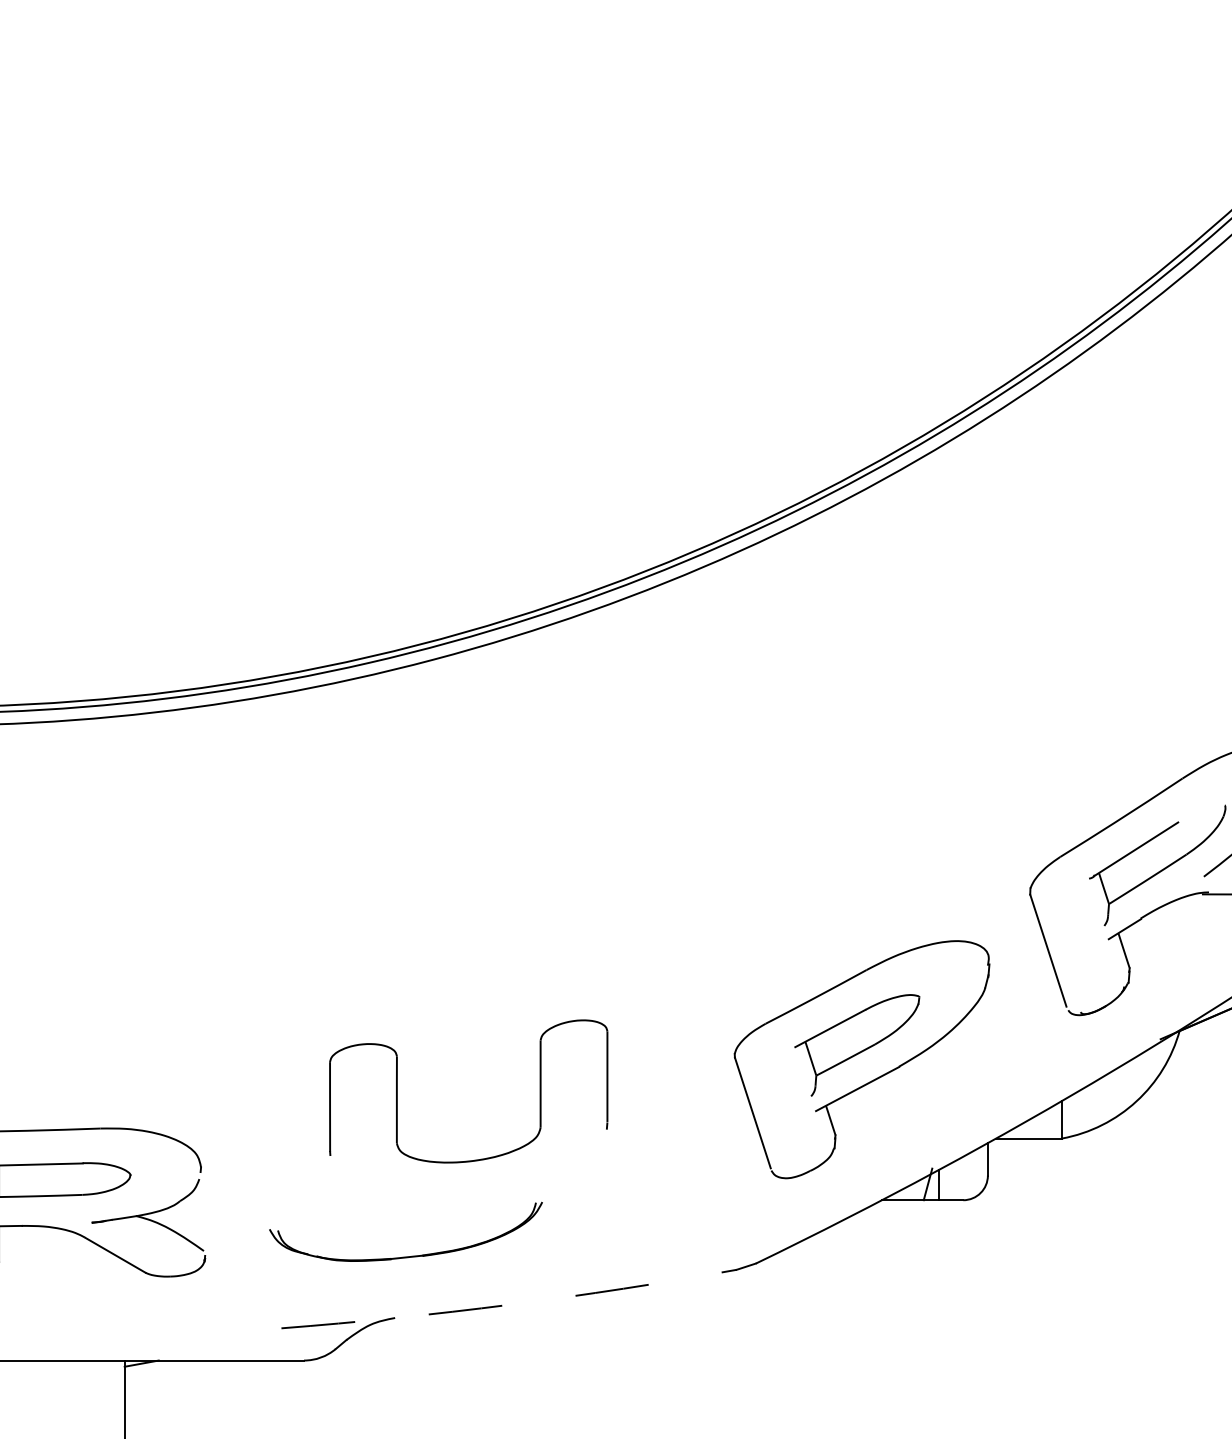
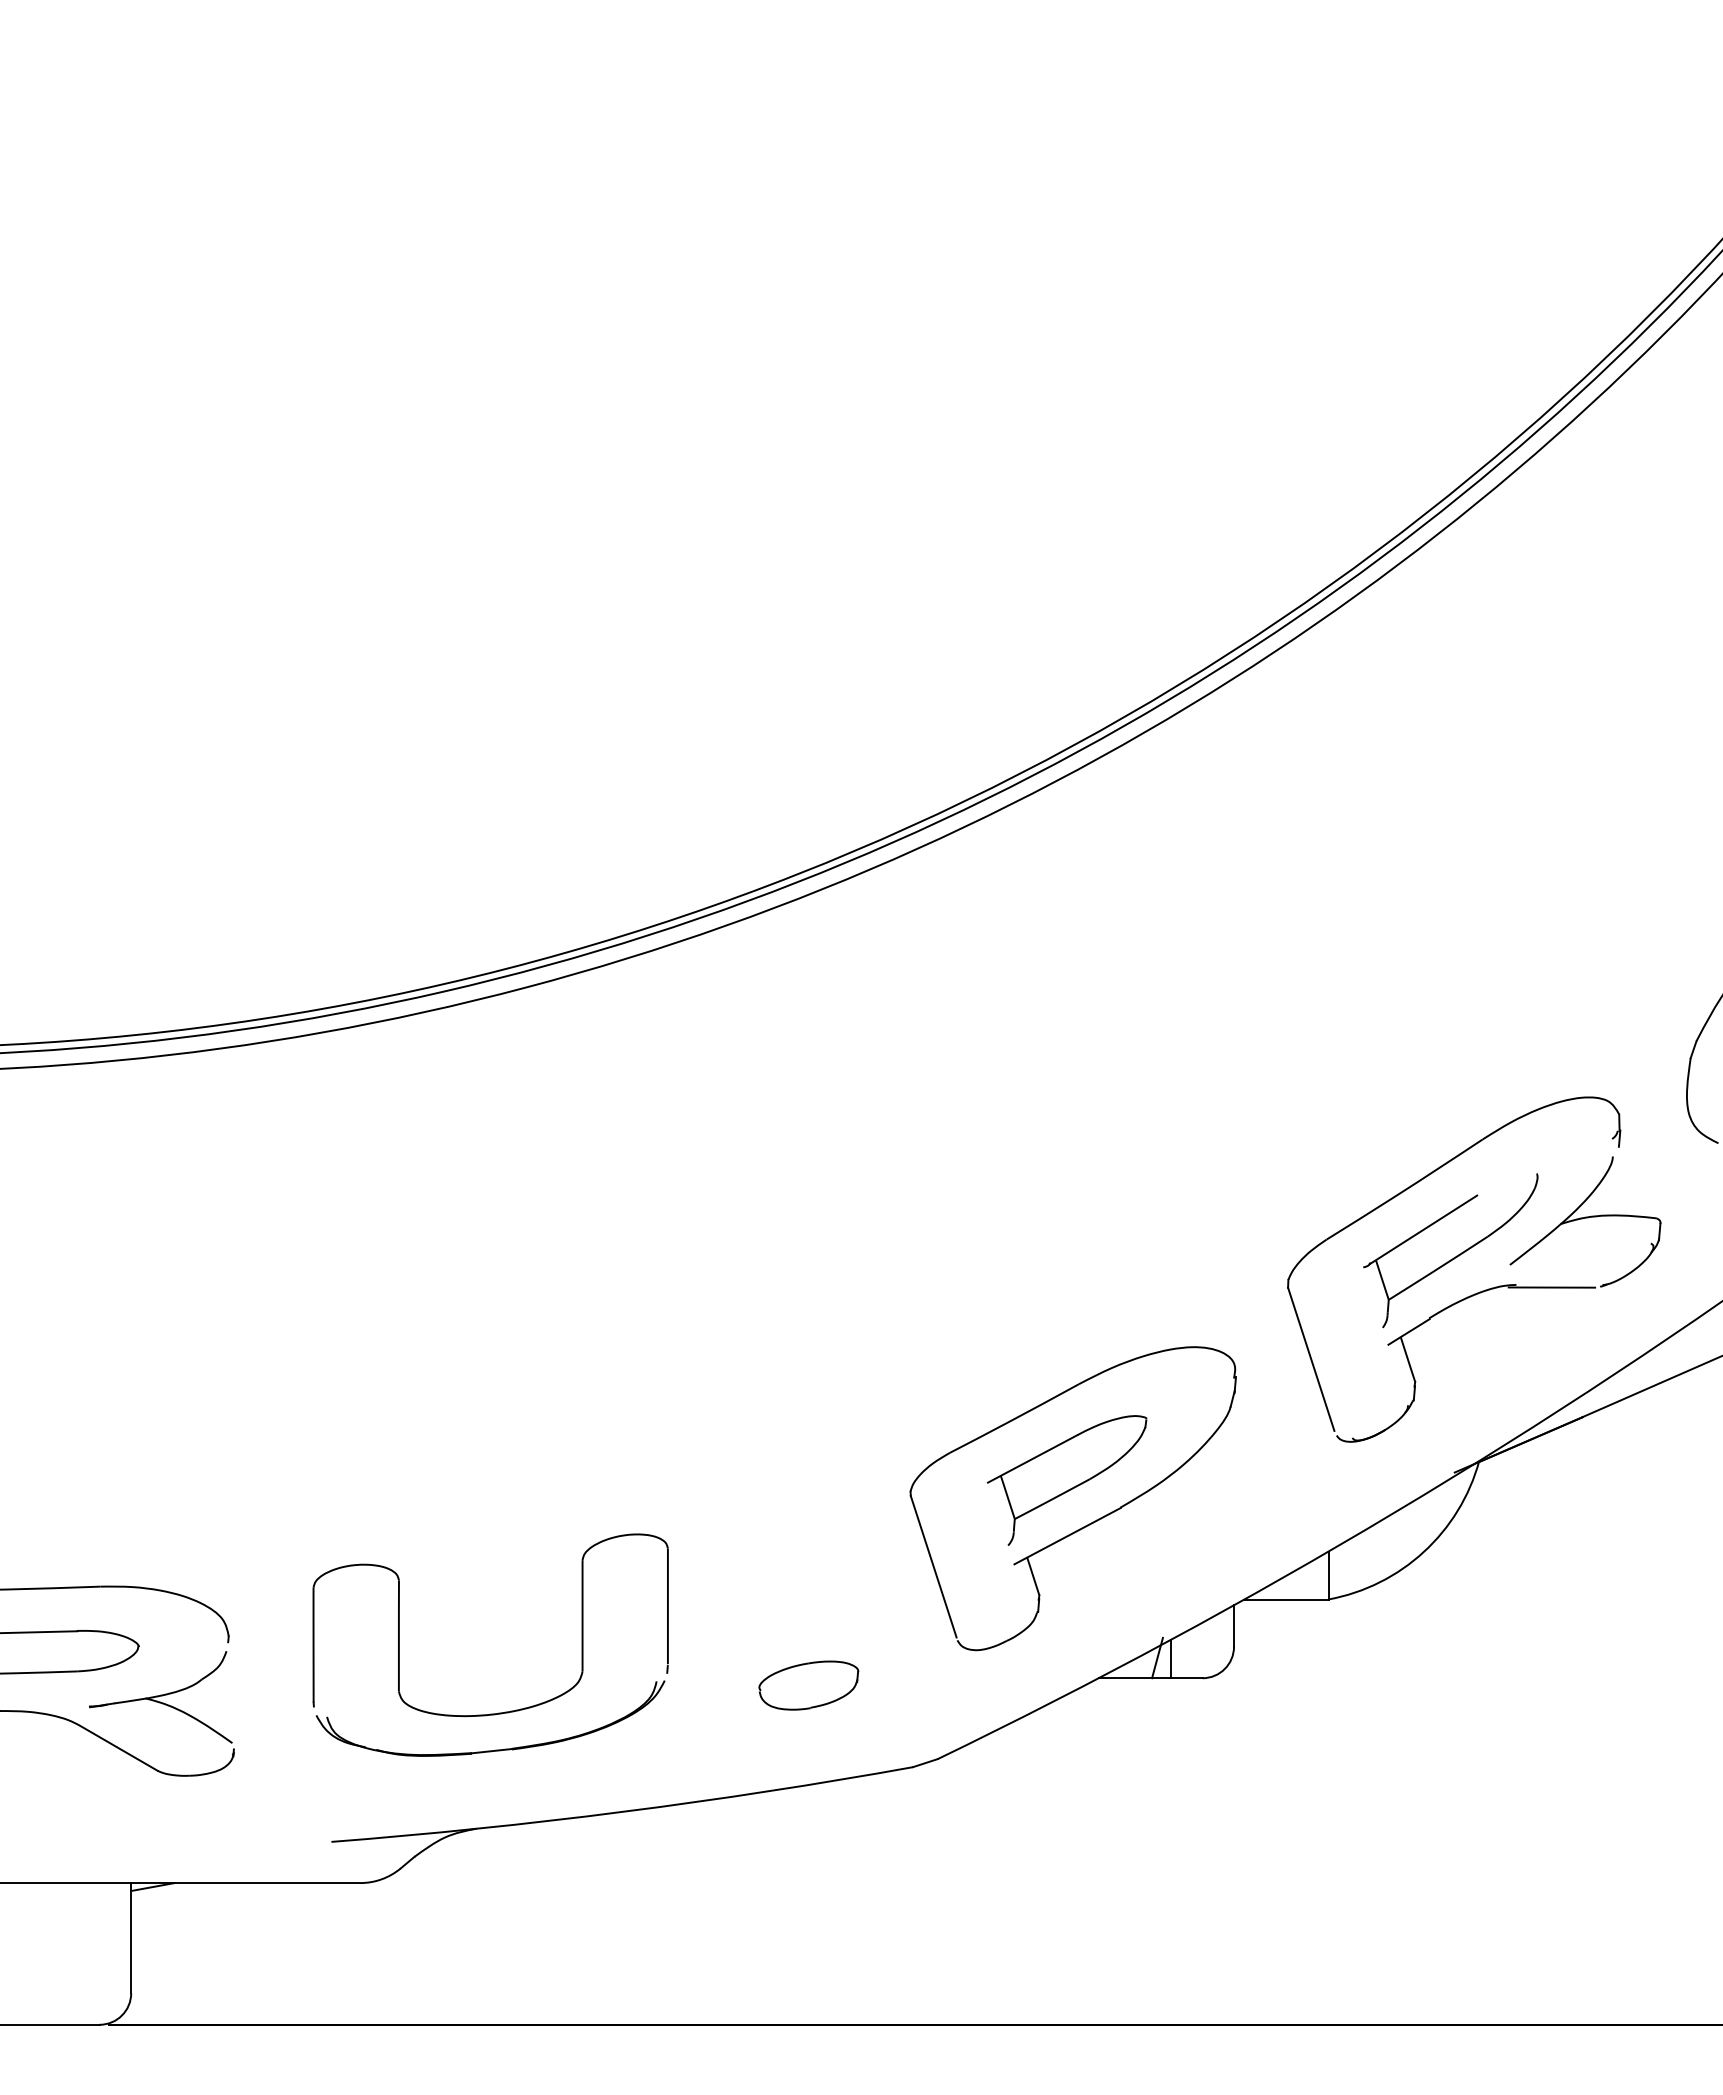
part: (480, 1158) -> (505, 1711), moved
part: (654, 1205) -> (808, 1685), added
arc: (510, 1304) -> (623, 1811), dashed -> solid

